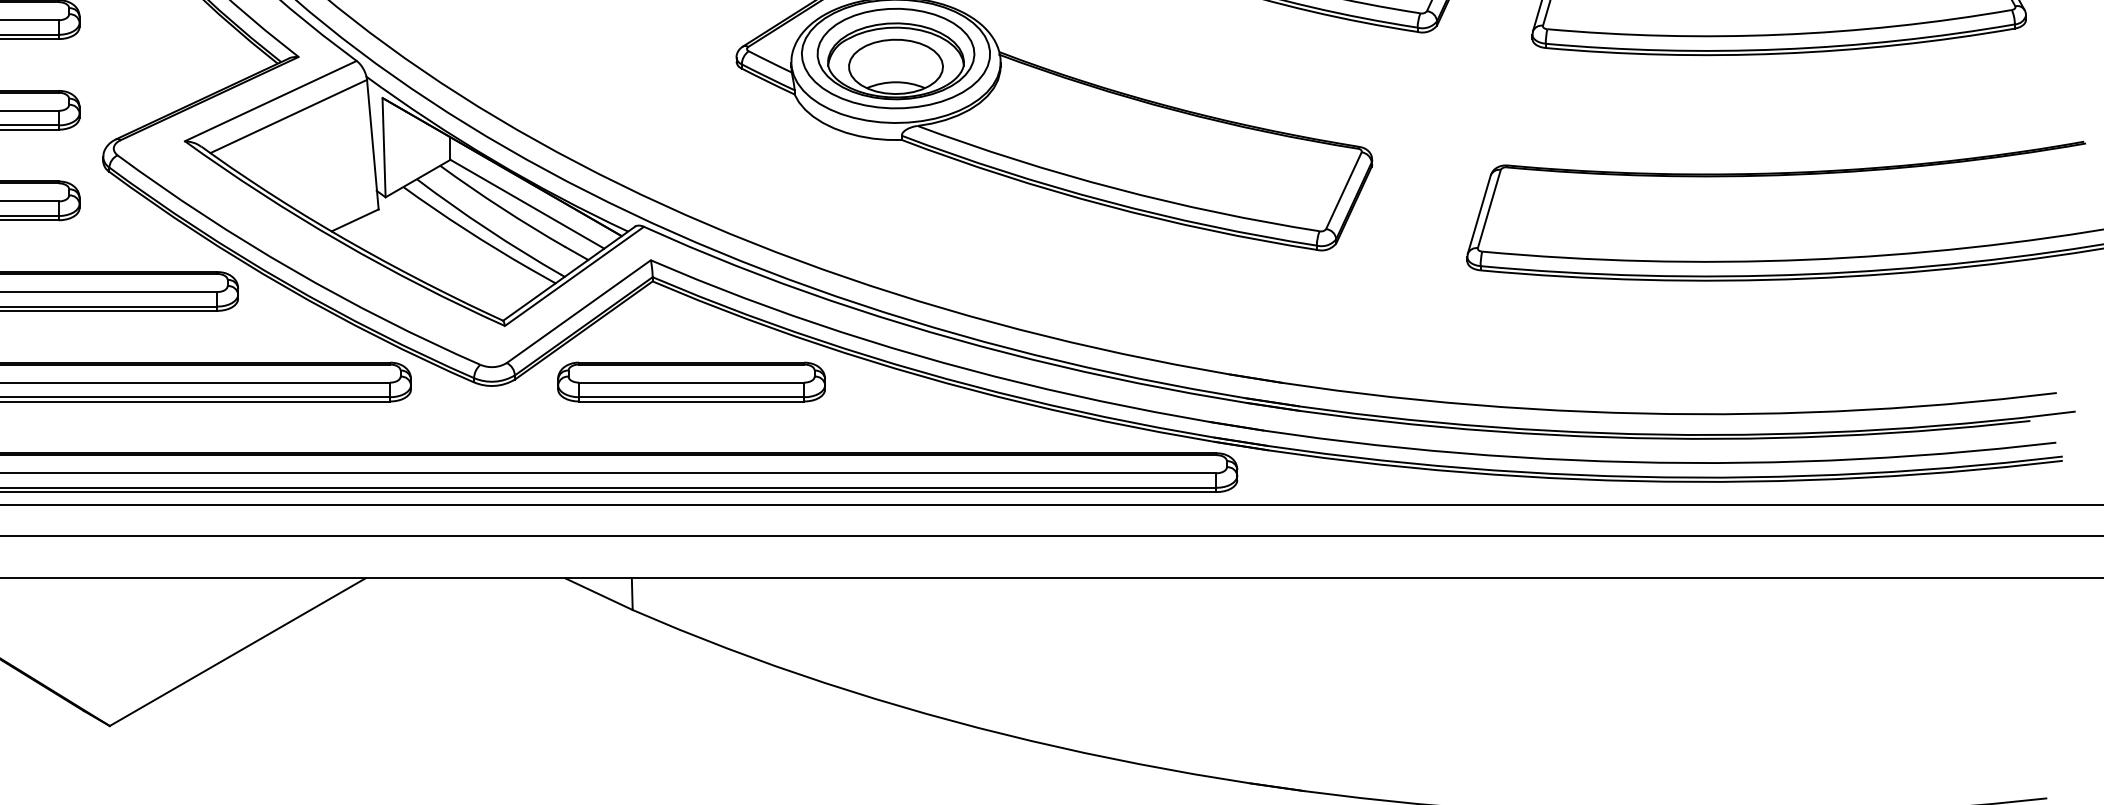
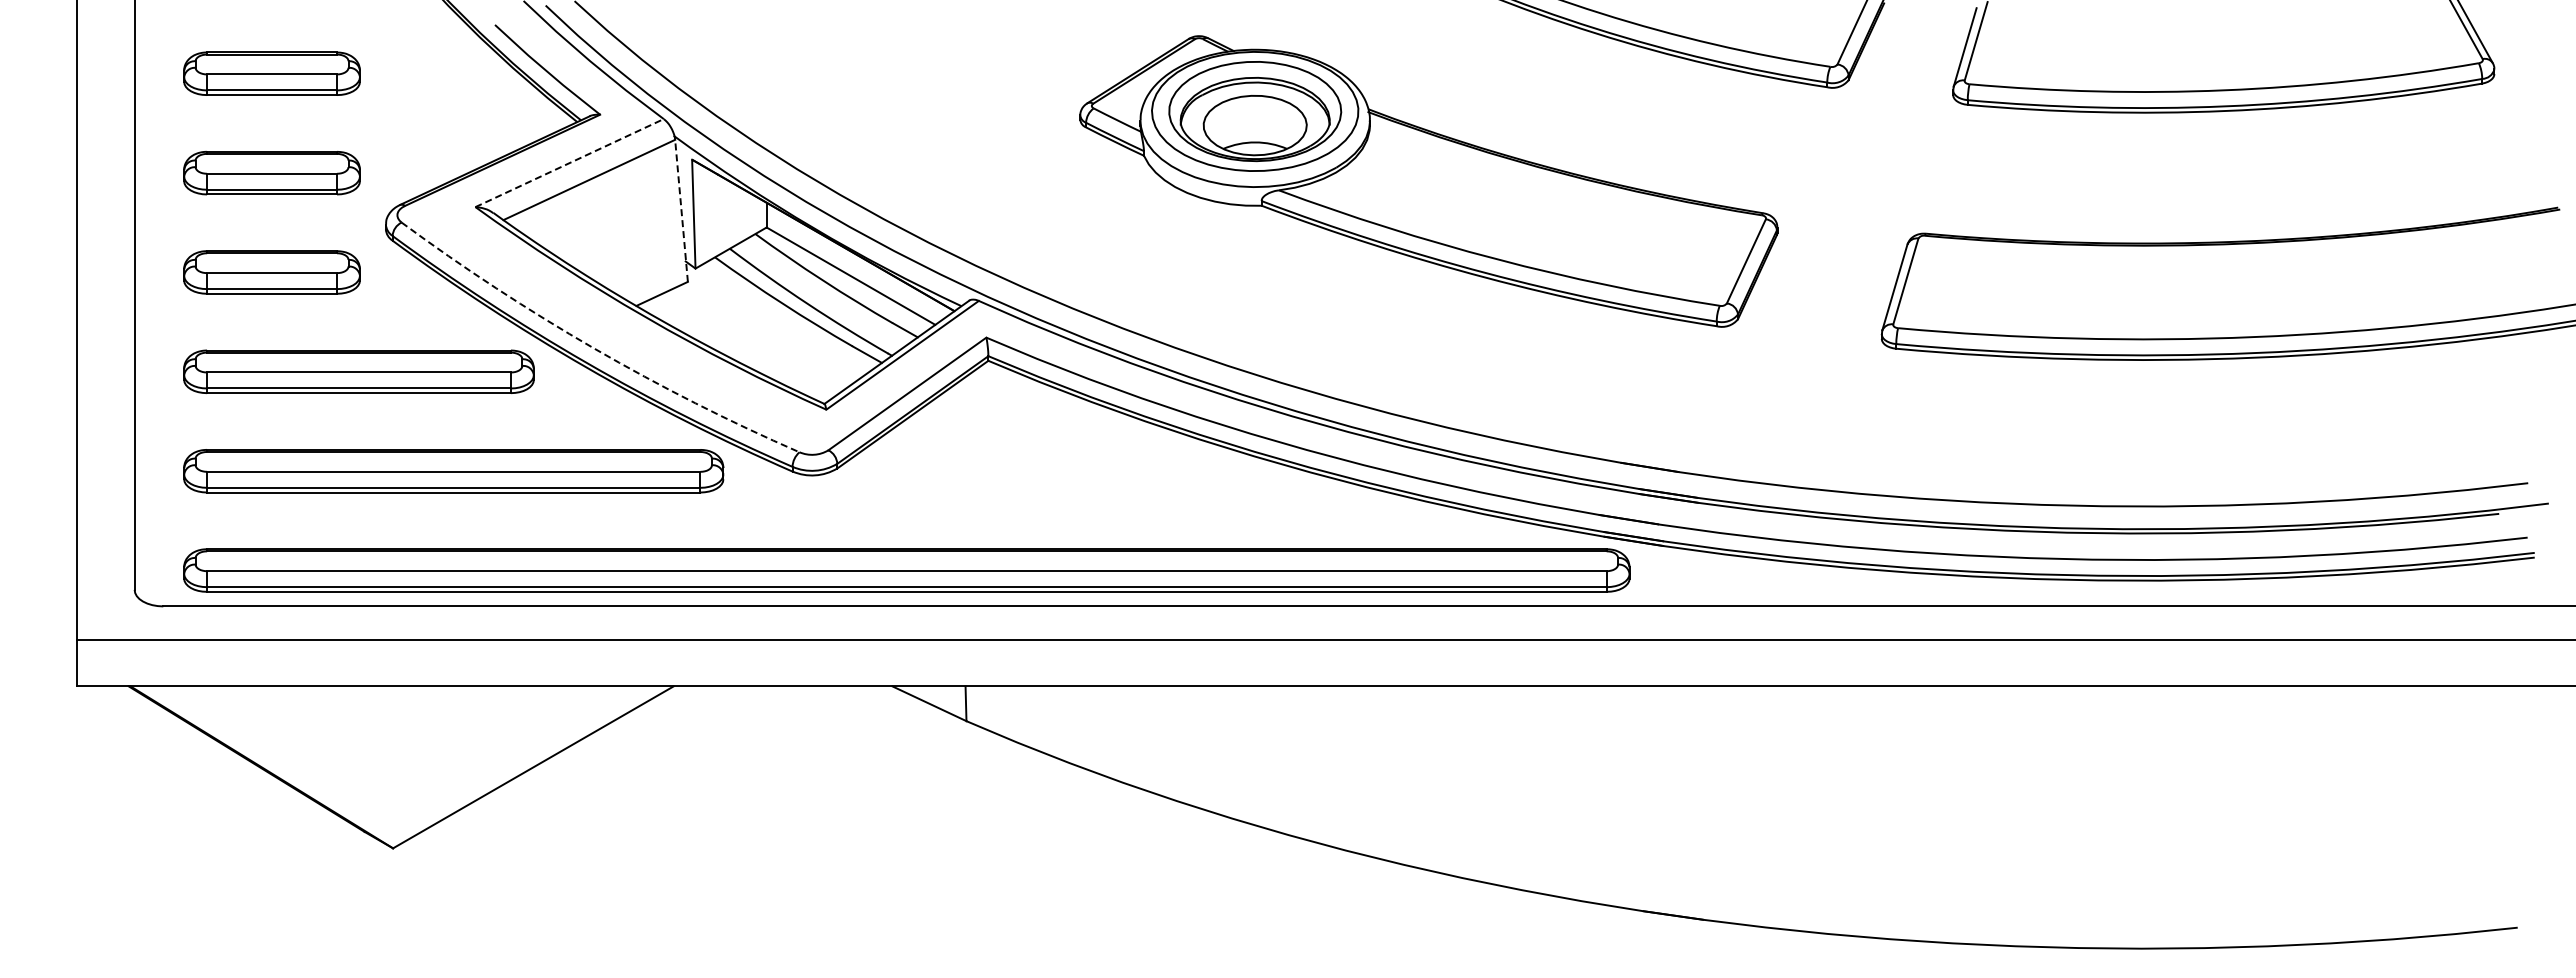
line: (270, 101) -> (569, 163), solid -> dashed
line: (372, 144) -> (681, 210), solid -> dashed
arc: (293, 270) -> (594, 348), solid -> dashed
part: (691, 382) -> (1030, 471), removed

